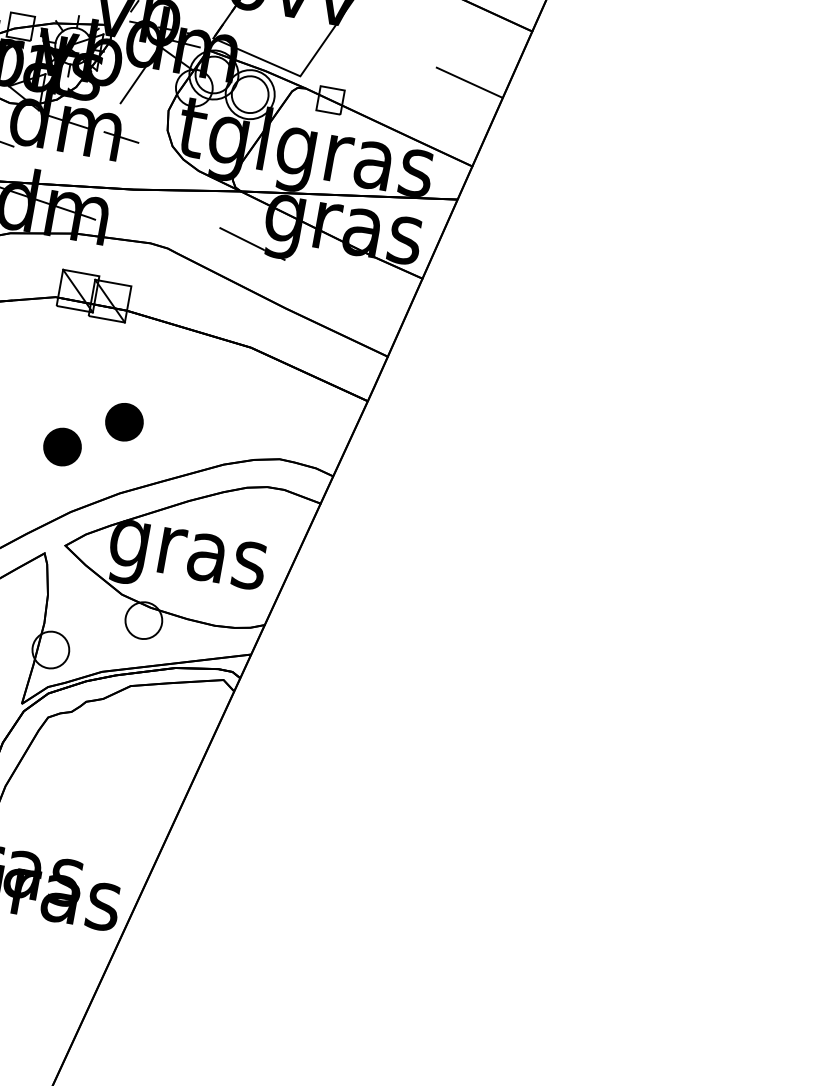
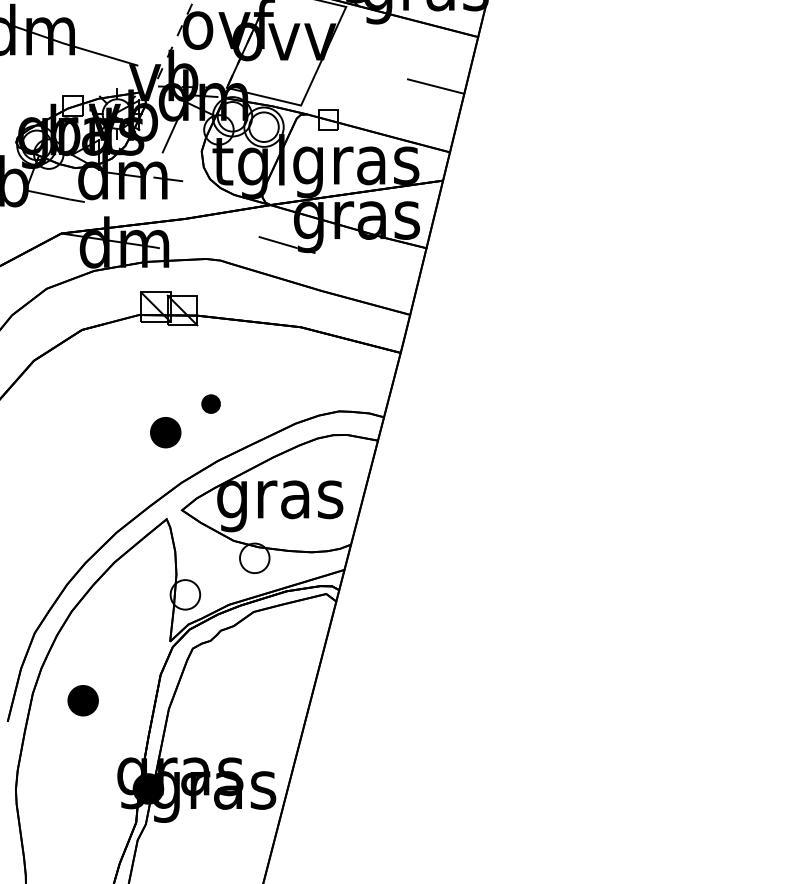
part: (123, 421) -> (210, 403), size x0.6

